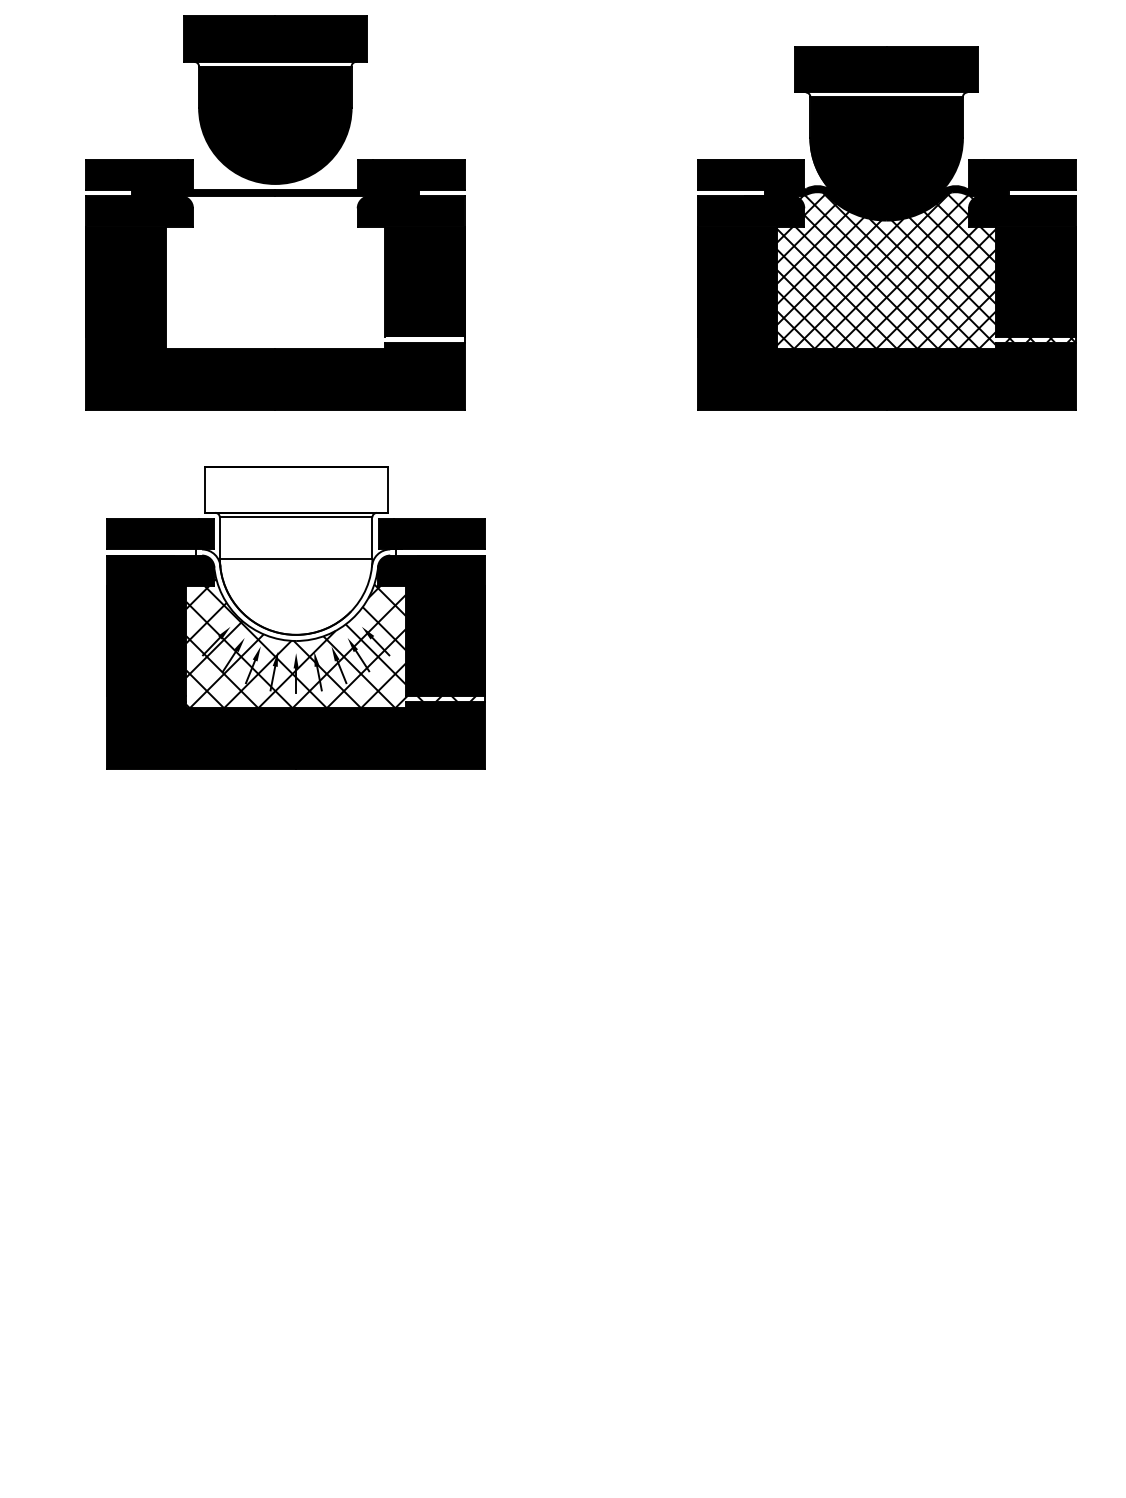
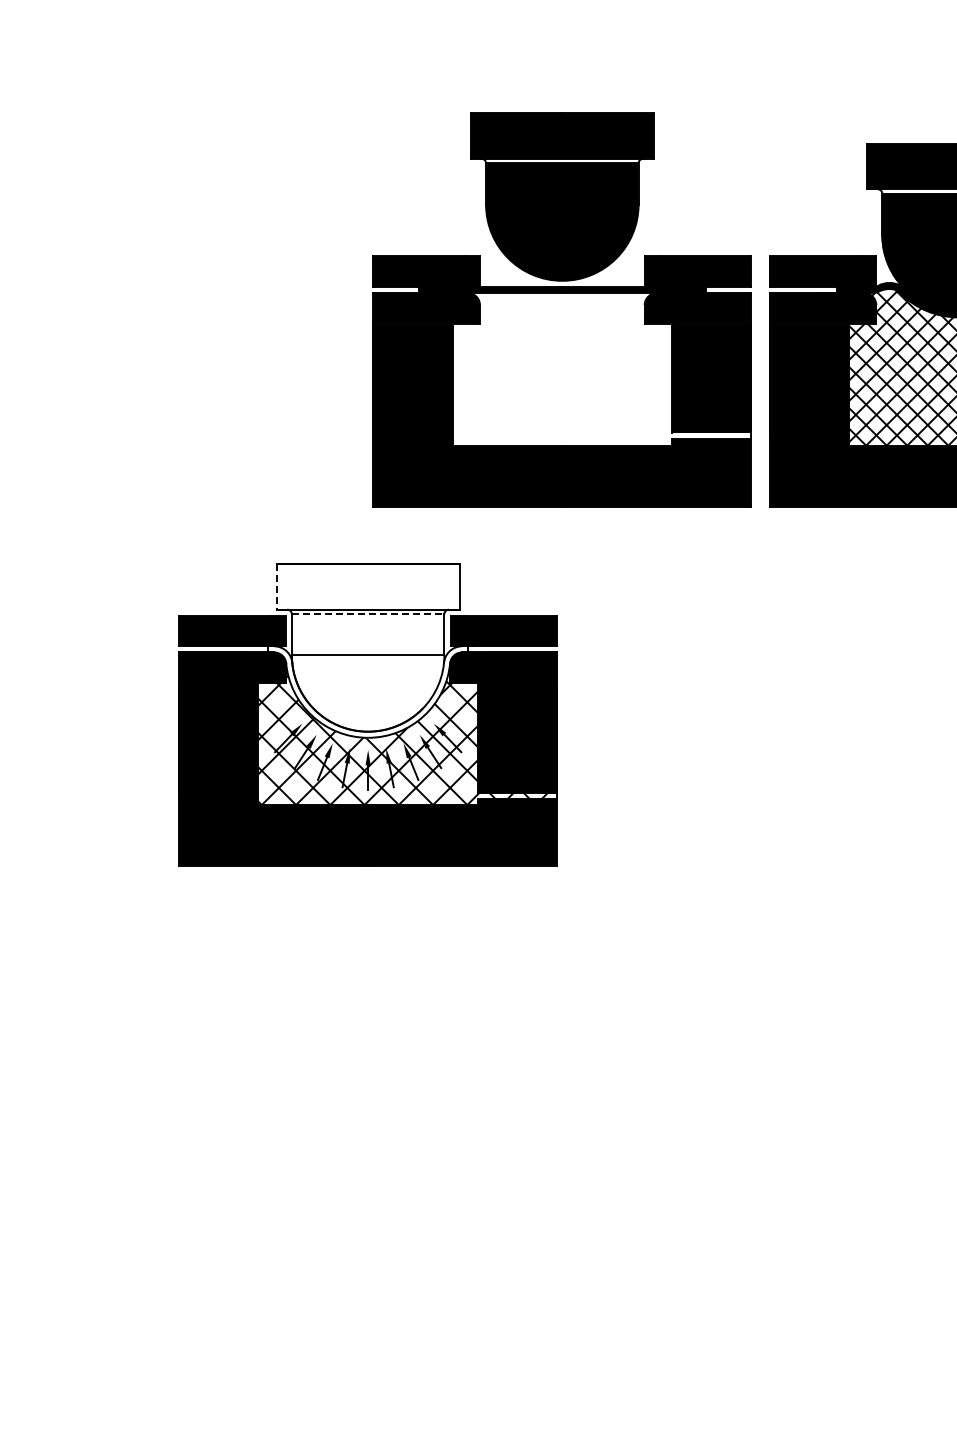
part: (275, 212) -> (562, 309), moved
line: (204, 489) -> (276, 586), solid -> dashed
line: (296, 517) -> (368, 614), solid -> dashed

